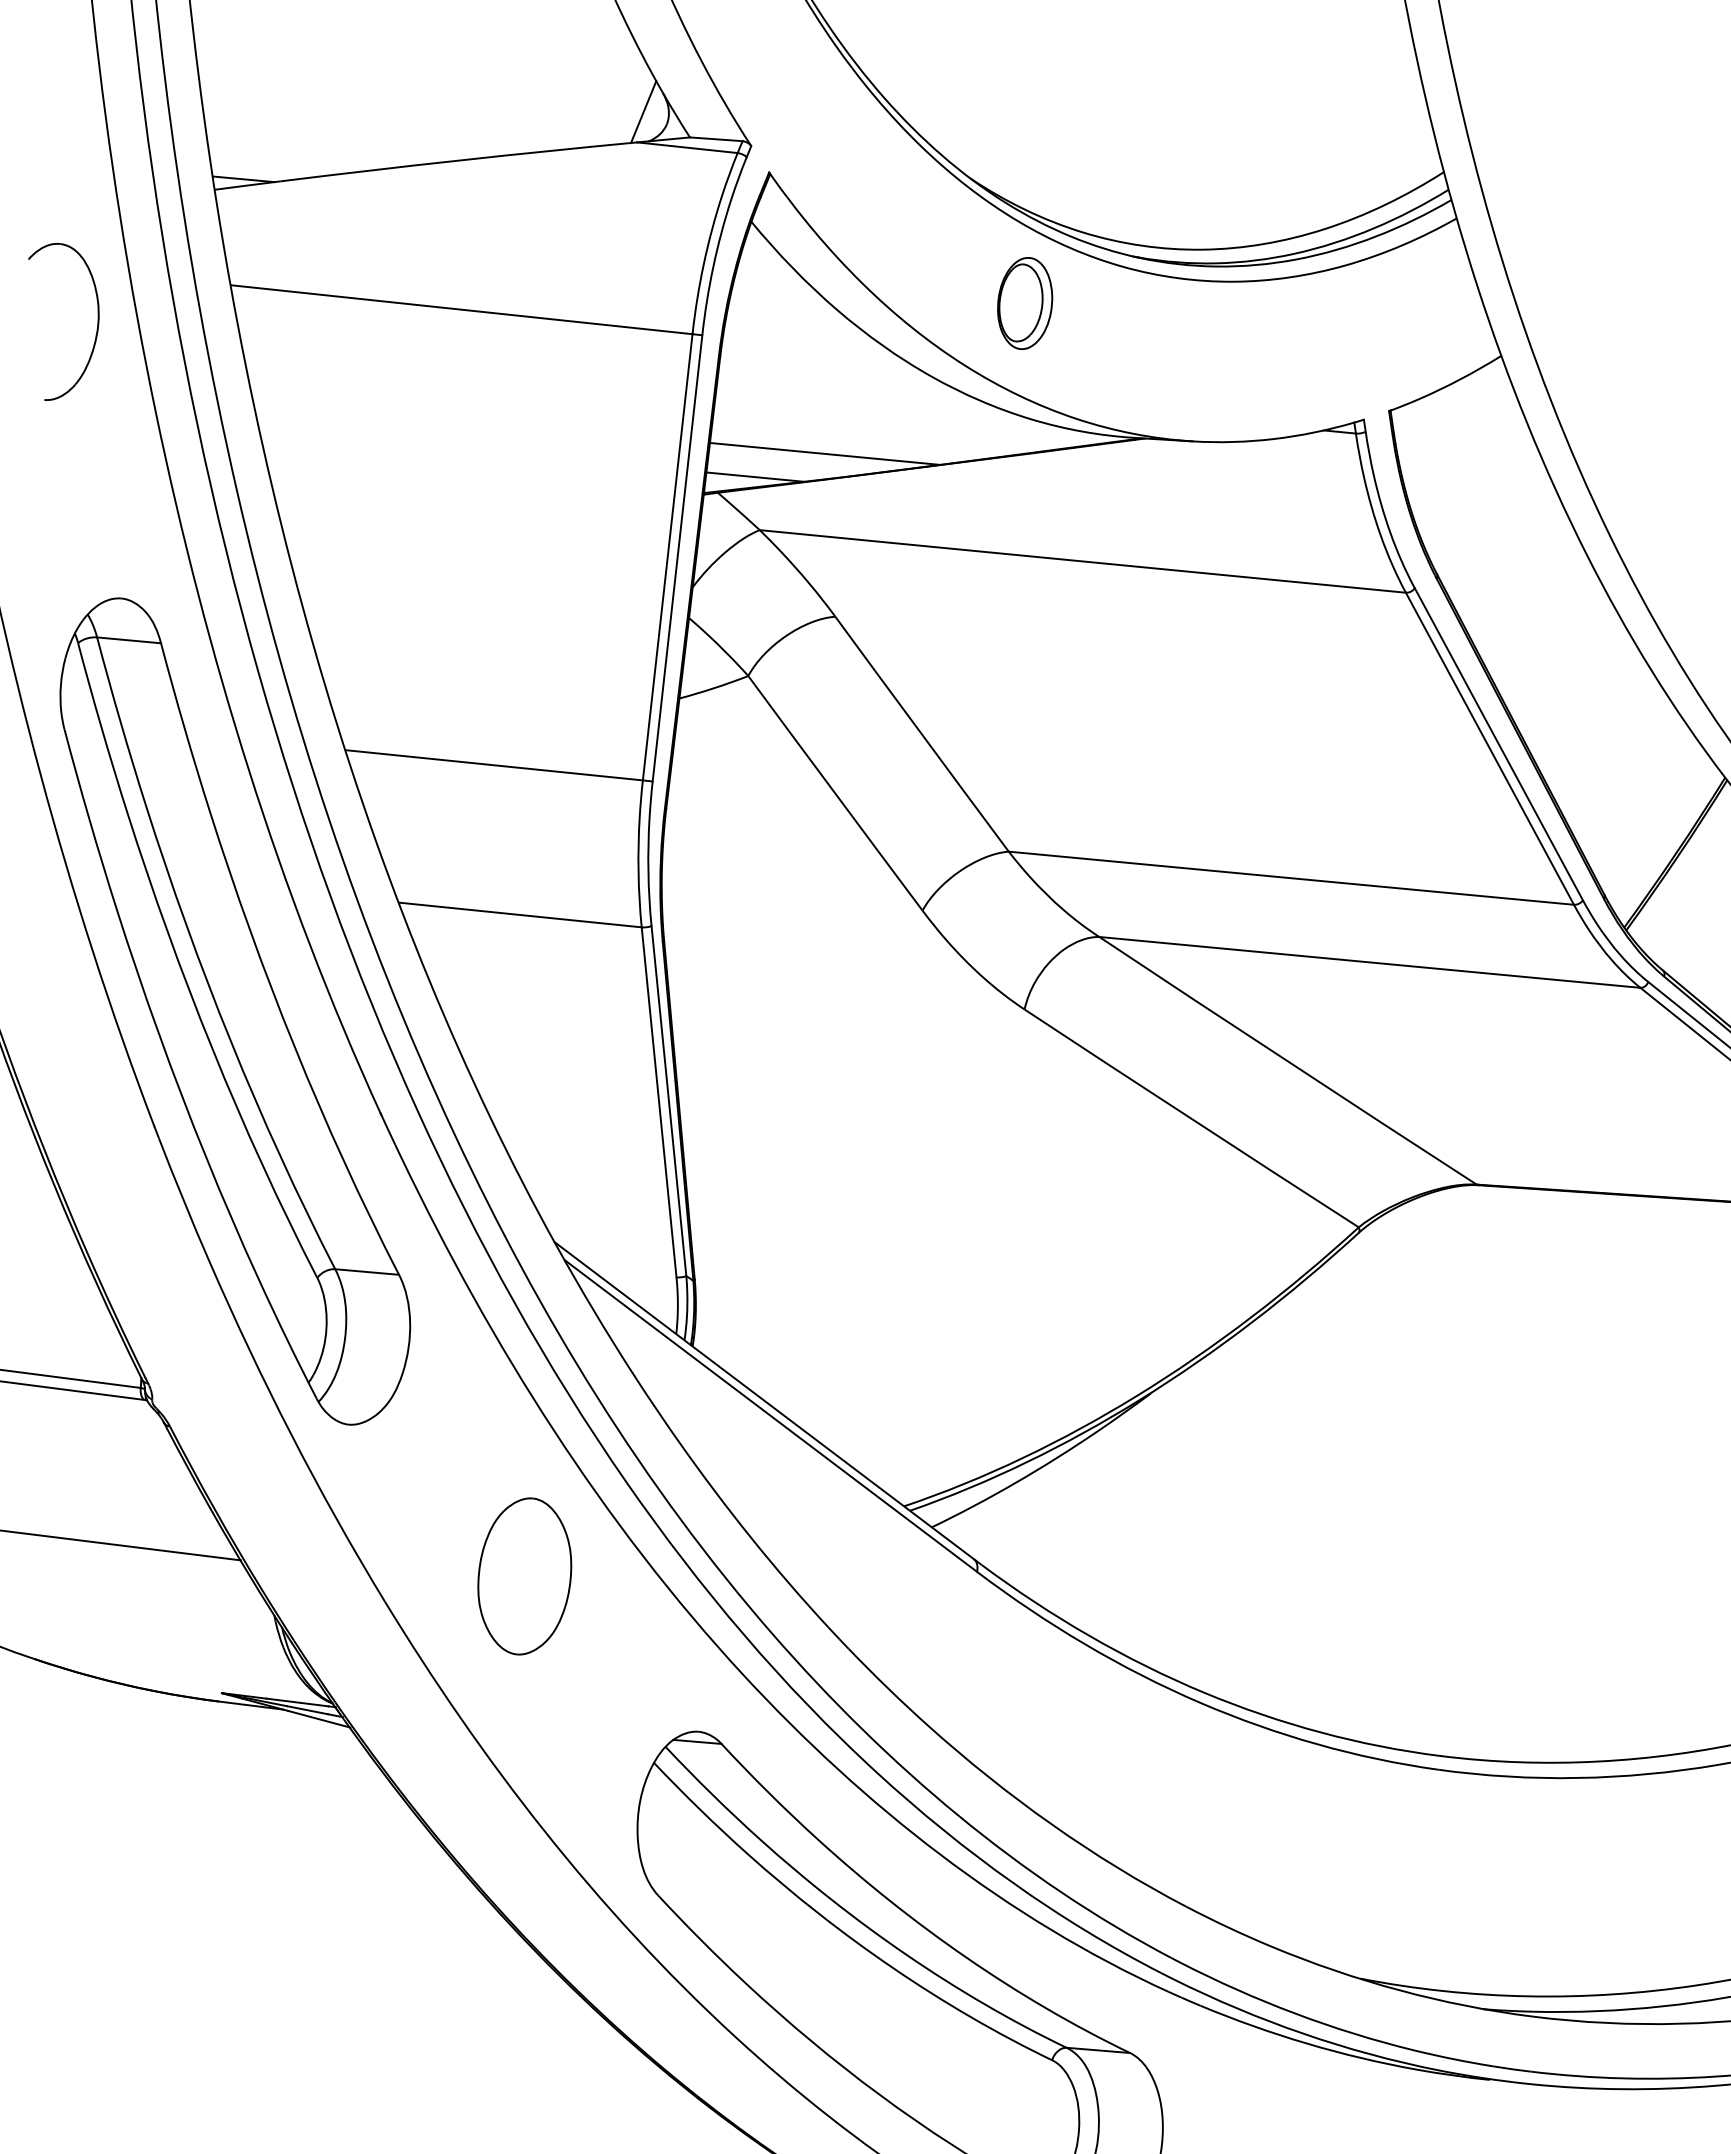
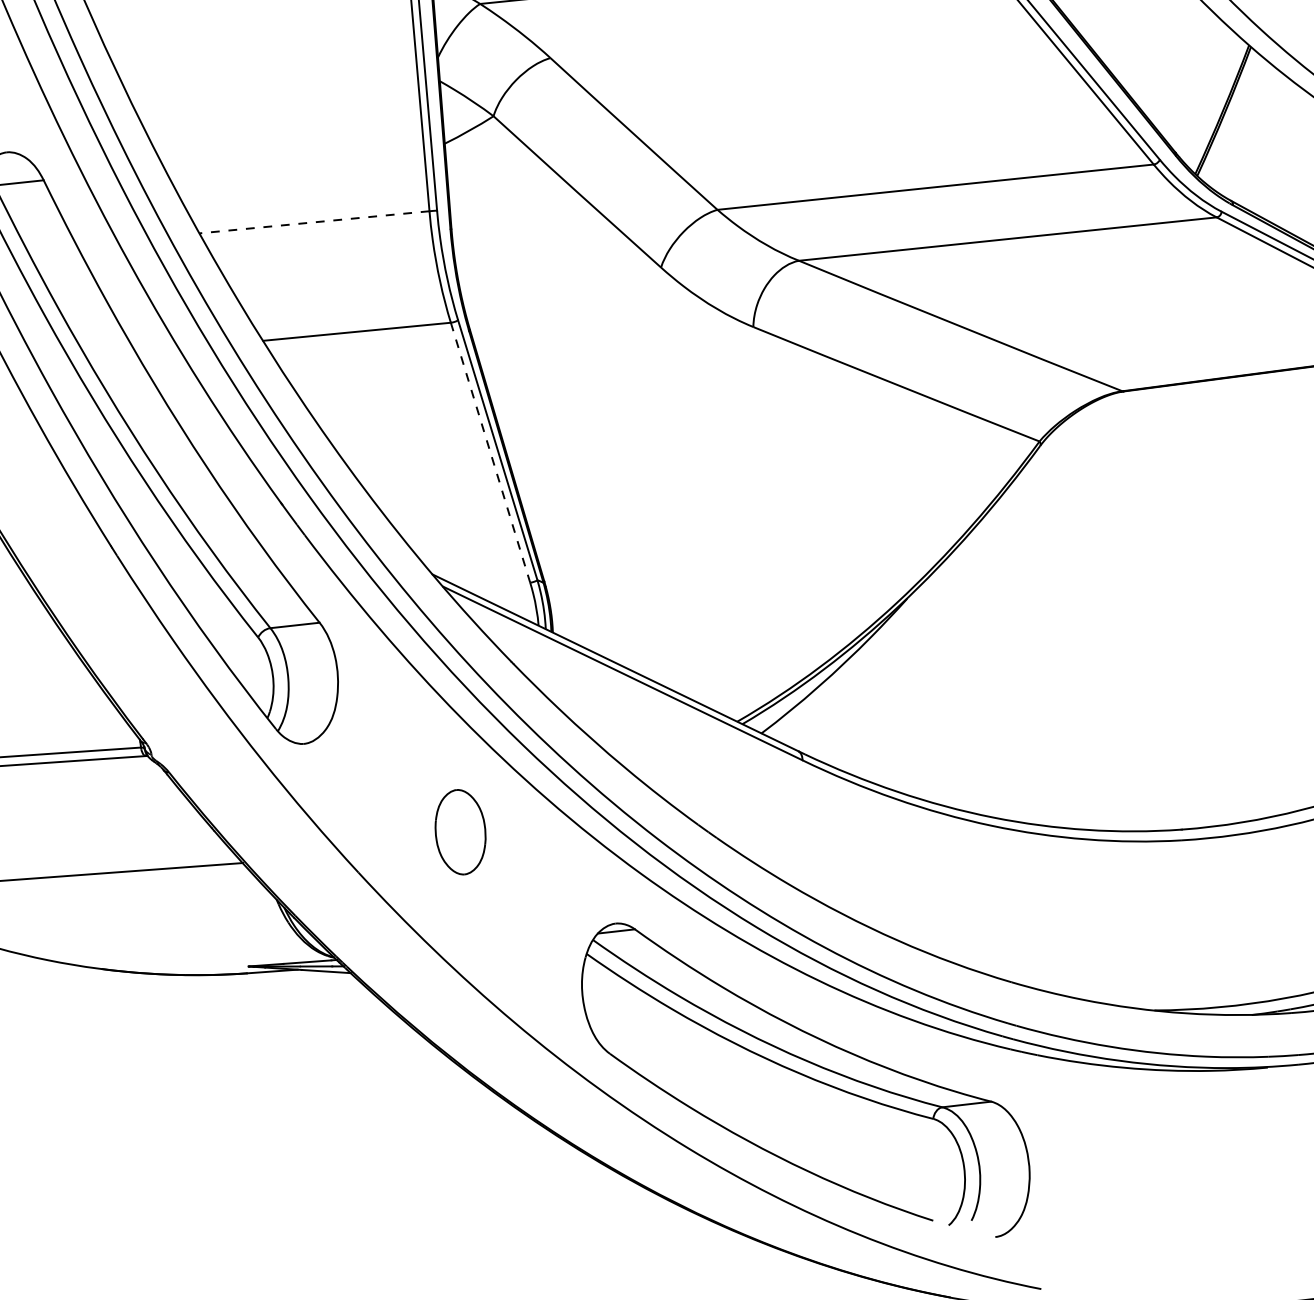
line: (493, 765) -> (314, 222), solid -> dashed
line: (659, 1102) -> (490, 452), solid -> dashed
part: (524, 1576) -> (460, 832), size x0.7

